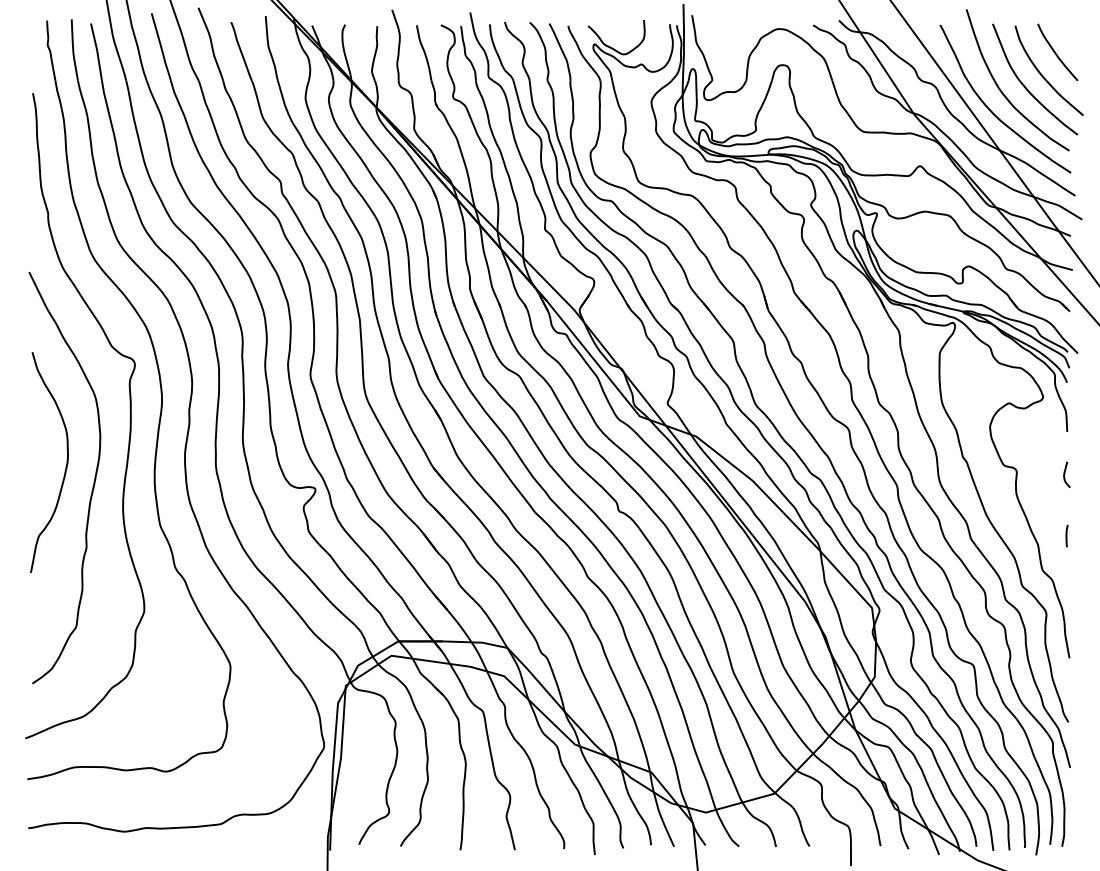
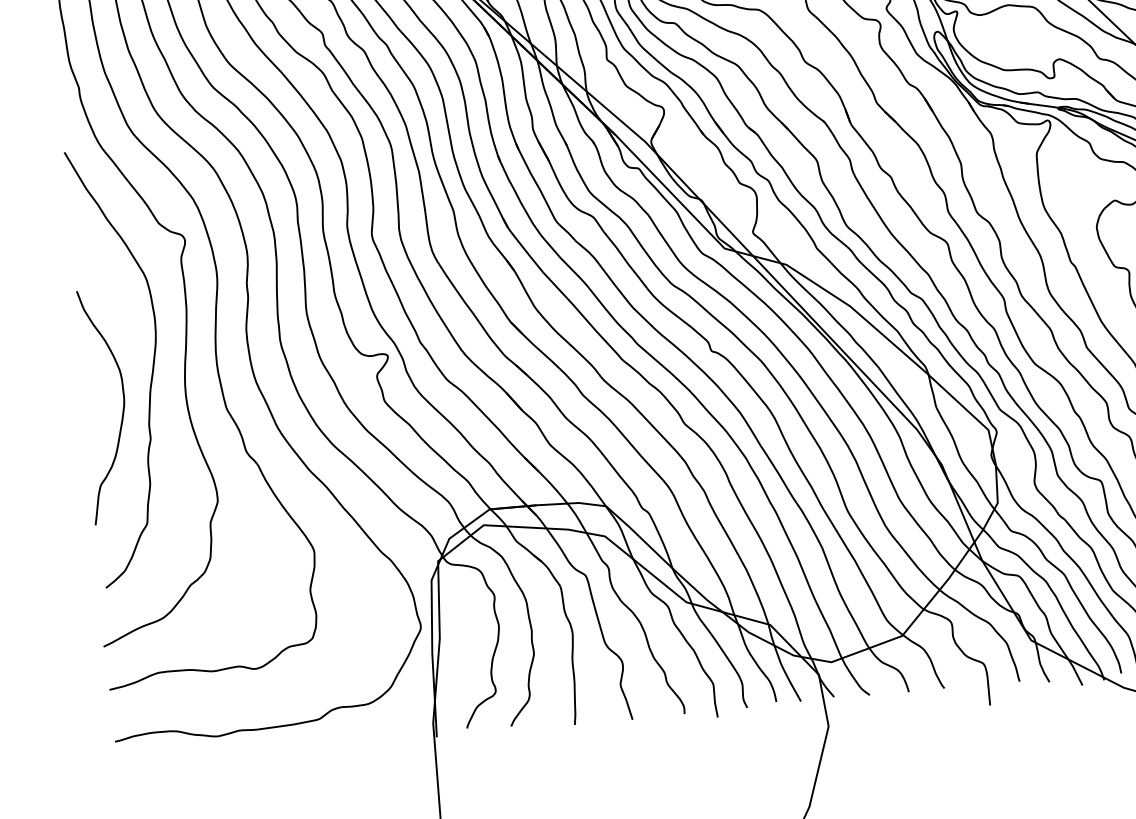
curve: (65, 466) -> (122, 409), moved

